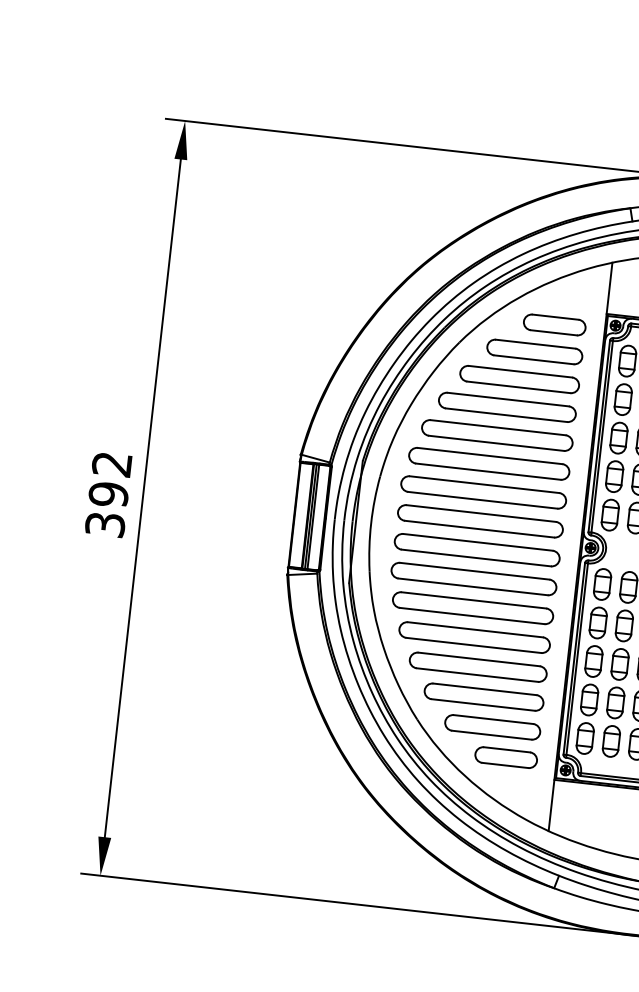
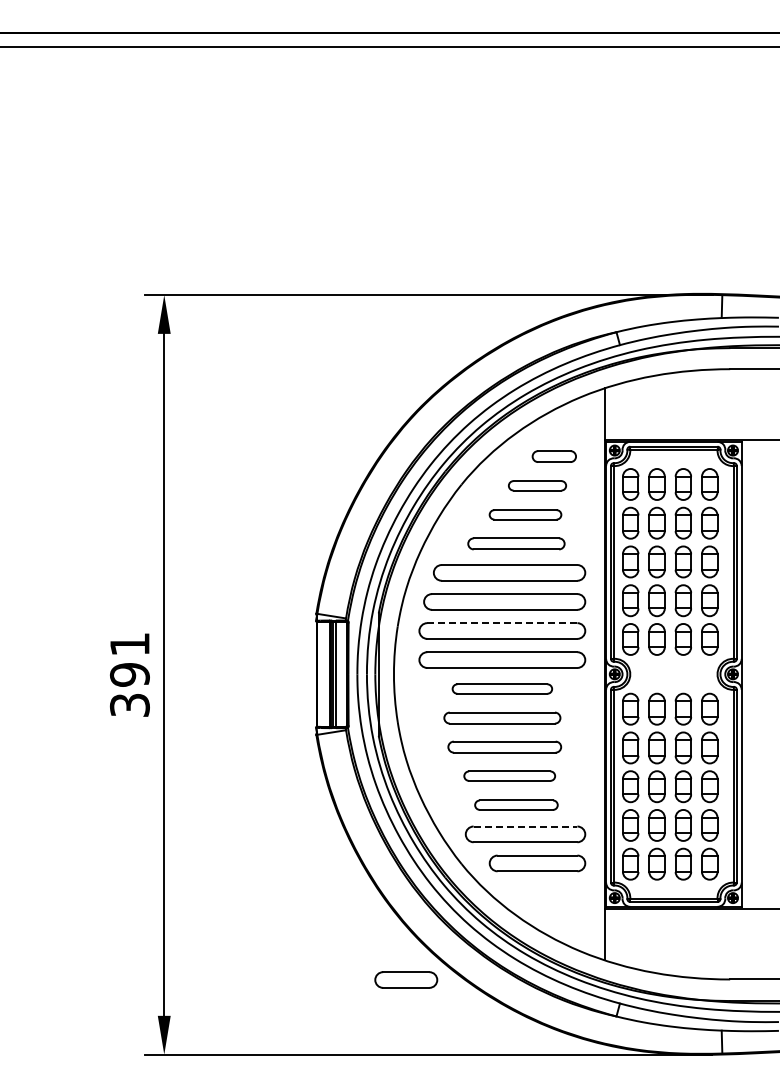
part: (554, 324) -> (554, 456), size x0.7
part: (534, 351) -> (537, 485), size x0.6
part: (519, 379) -> (525, 514), size x0.6
part: (507, 407) -> (516, 543), size x0.7
text: (111, 464) -> (129, 644), 392 -> 391
line: (483, 484) -> (501, 623), solid -> dashed
part: (477, 549) -> (502, 688), size x0.6
part: (474, 578) -> (502, 717), size x0.7
part: (472, 607) -> (504, 746), size x0.7
part: (474, 636) -> (509, 775), size x0.6
part: (478, 666) -> (516, 804), size x0.6
line: (484, 689) -> (525, 826), solid -> dashed
part: (506, 757) -> (406, 979), moved

